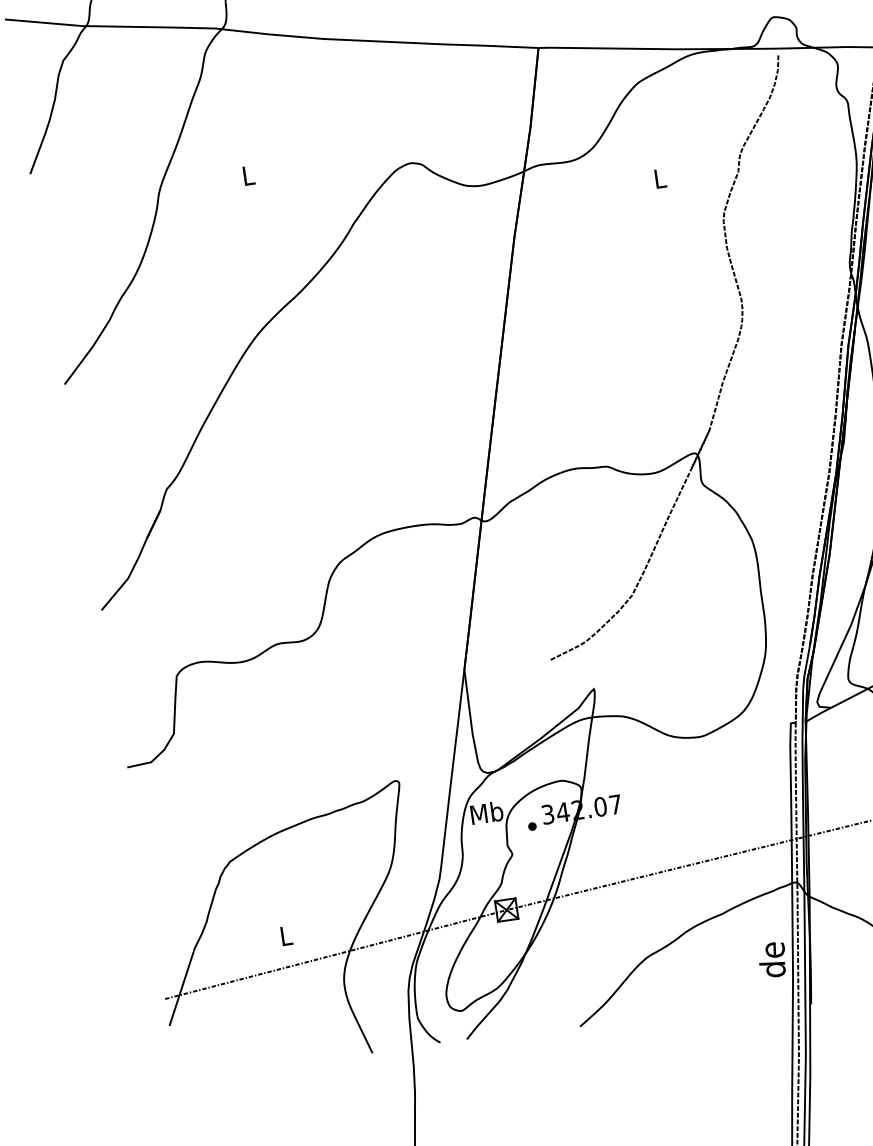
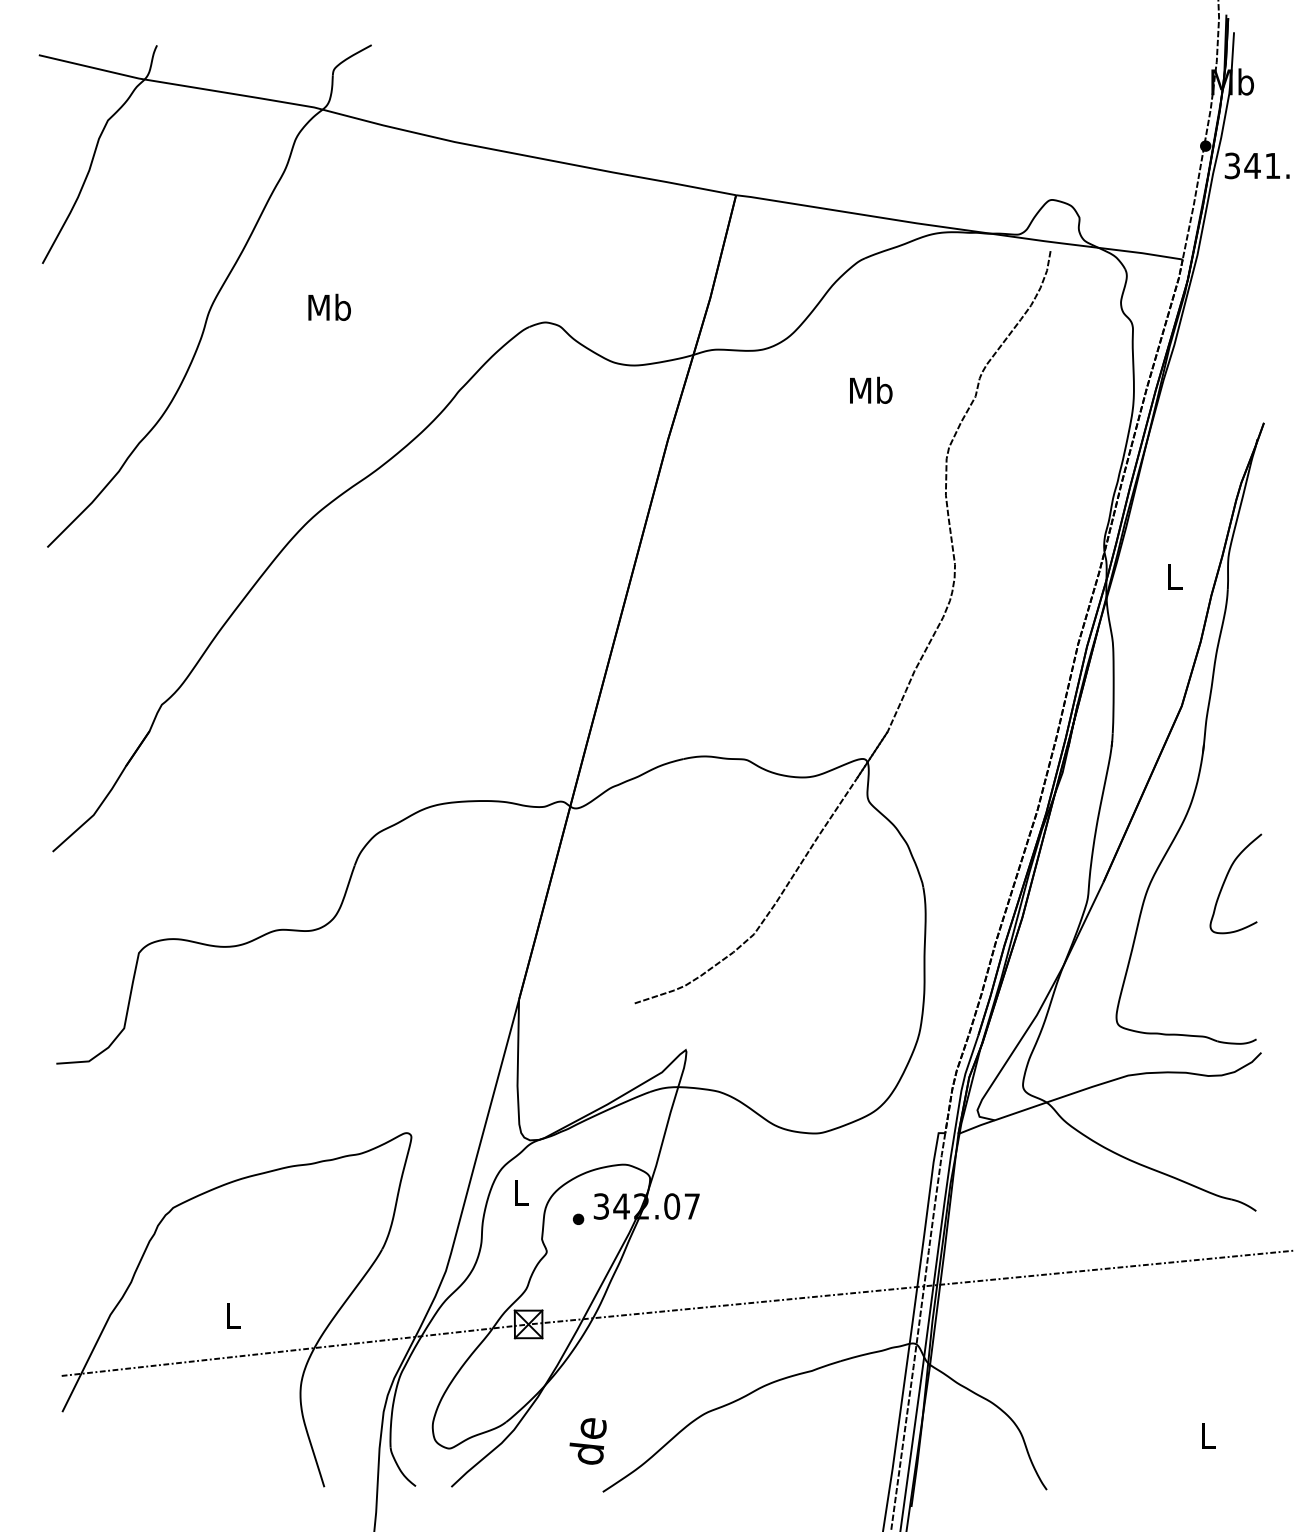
text: (248, 174) -> (329, 306), L -> Mb
text: (660, 177) -> (871, 389), L -> Mb
text: (487, 812) -> (521, 1192), Mb -> L
text: (772, 960) -> (587, 1441), moved

